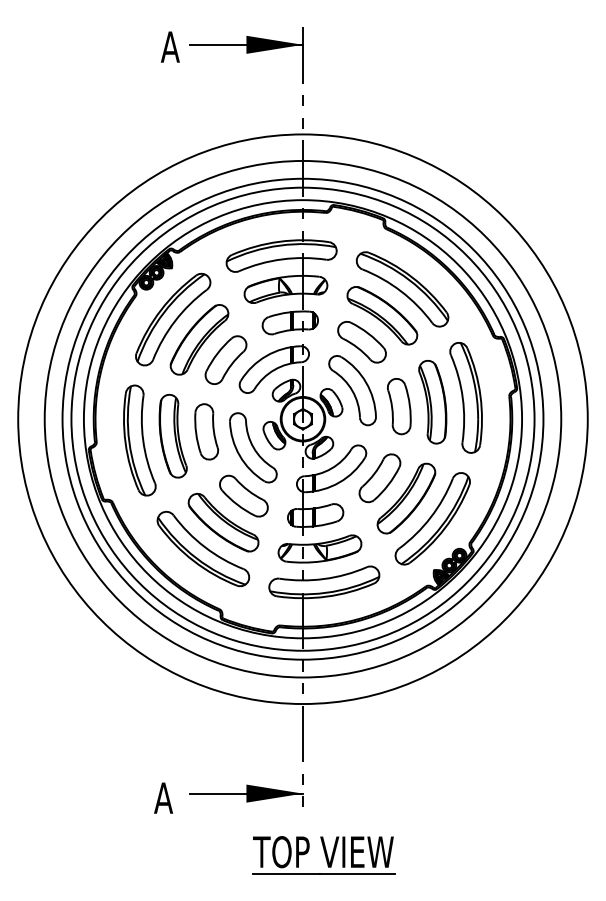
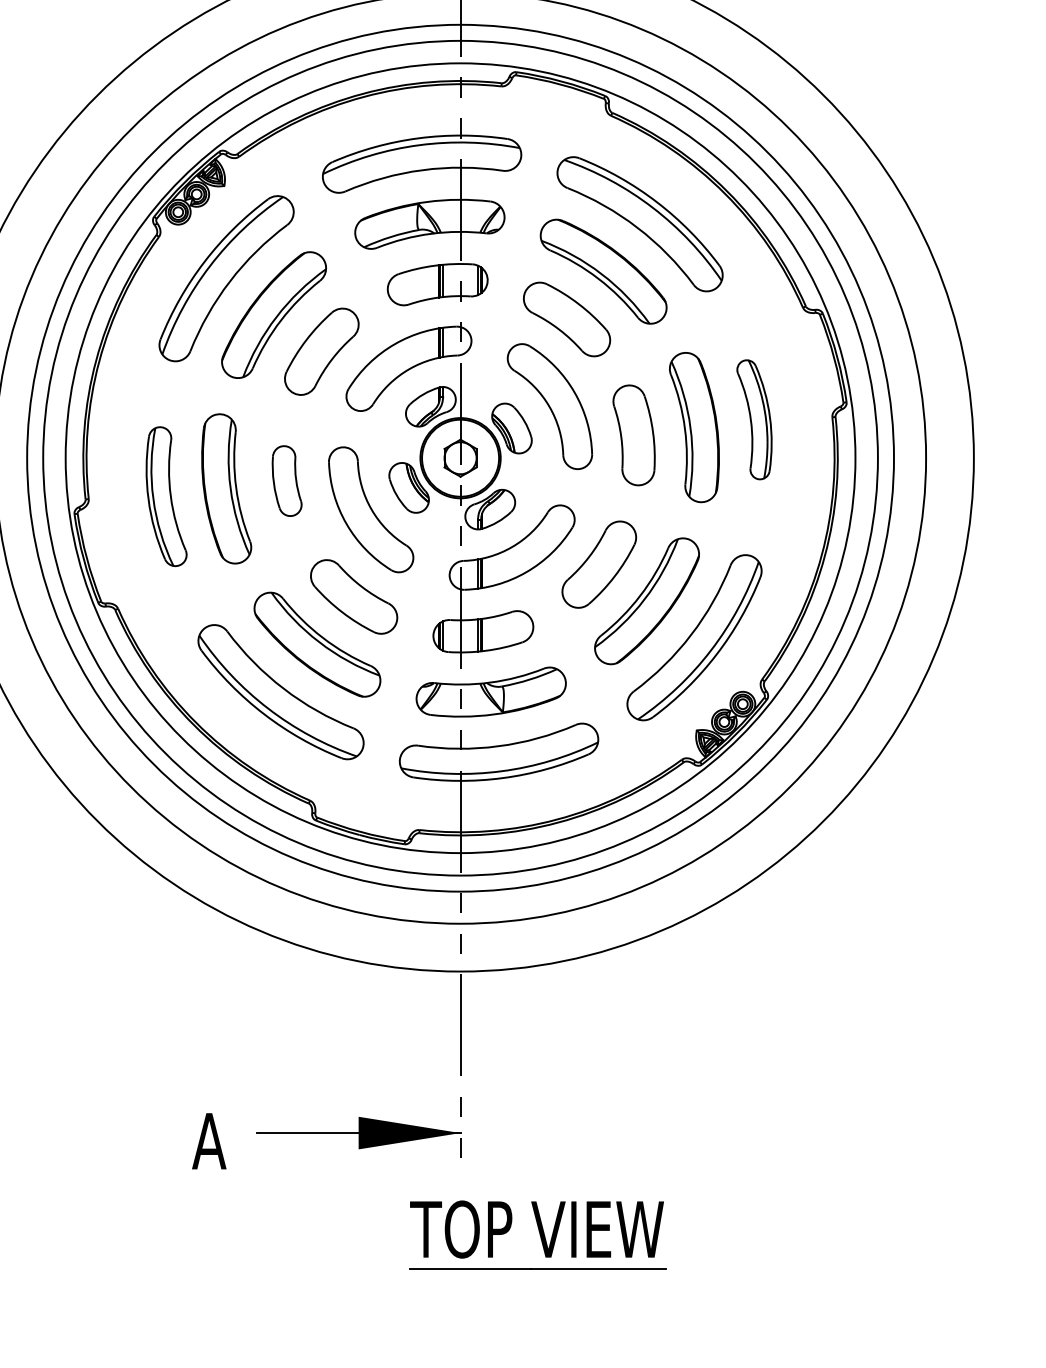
part: (465, 397) -> (753, 419), size x0.6
part: (206, 431) -> (286, 480), size x0.7
part: (139, 440) -> (165, 496), size x0.7
part: (323, 855) -> (537, 1235), moved

